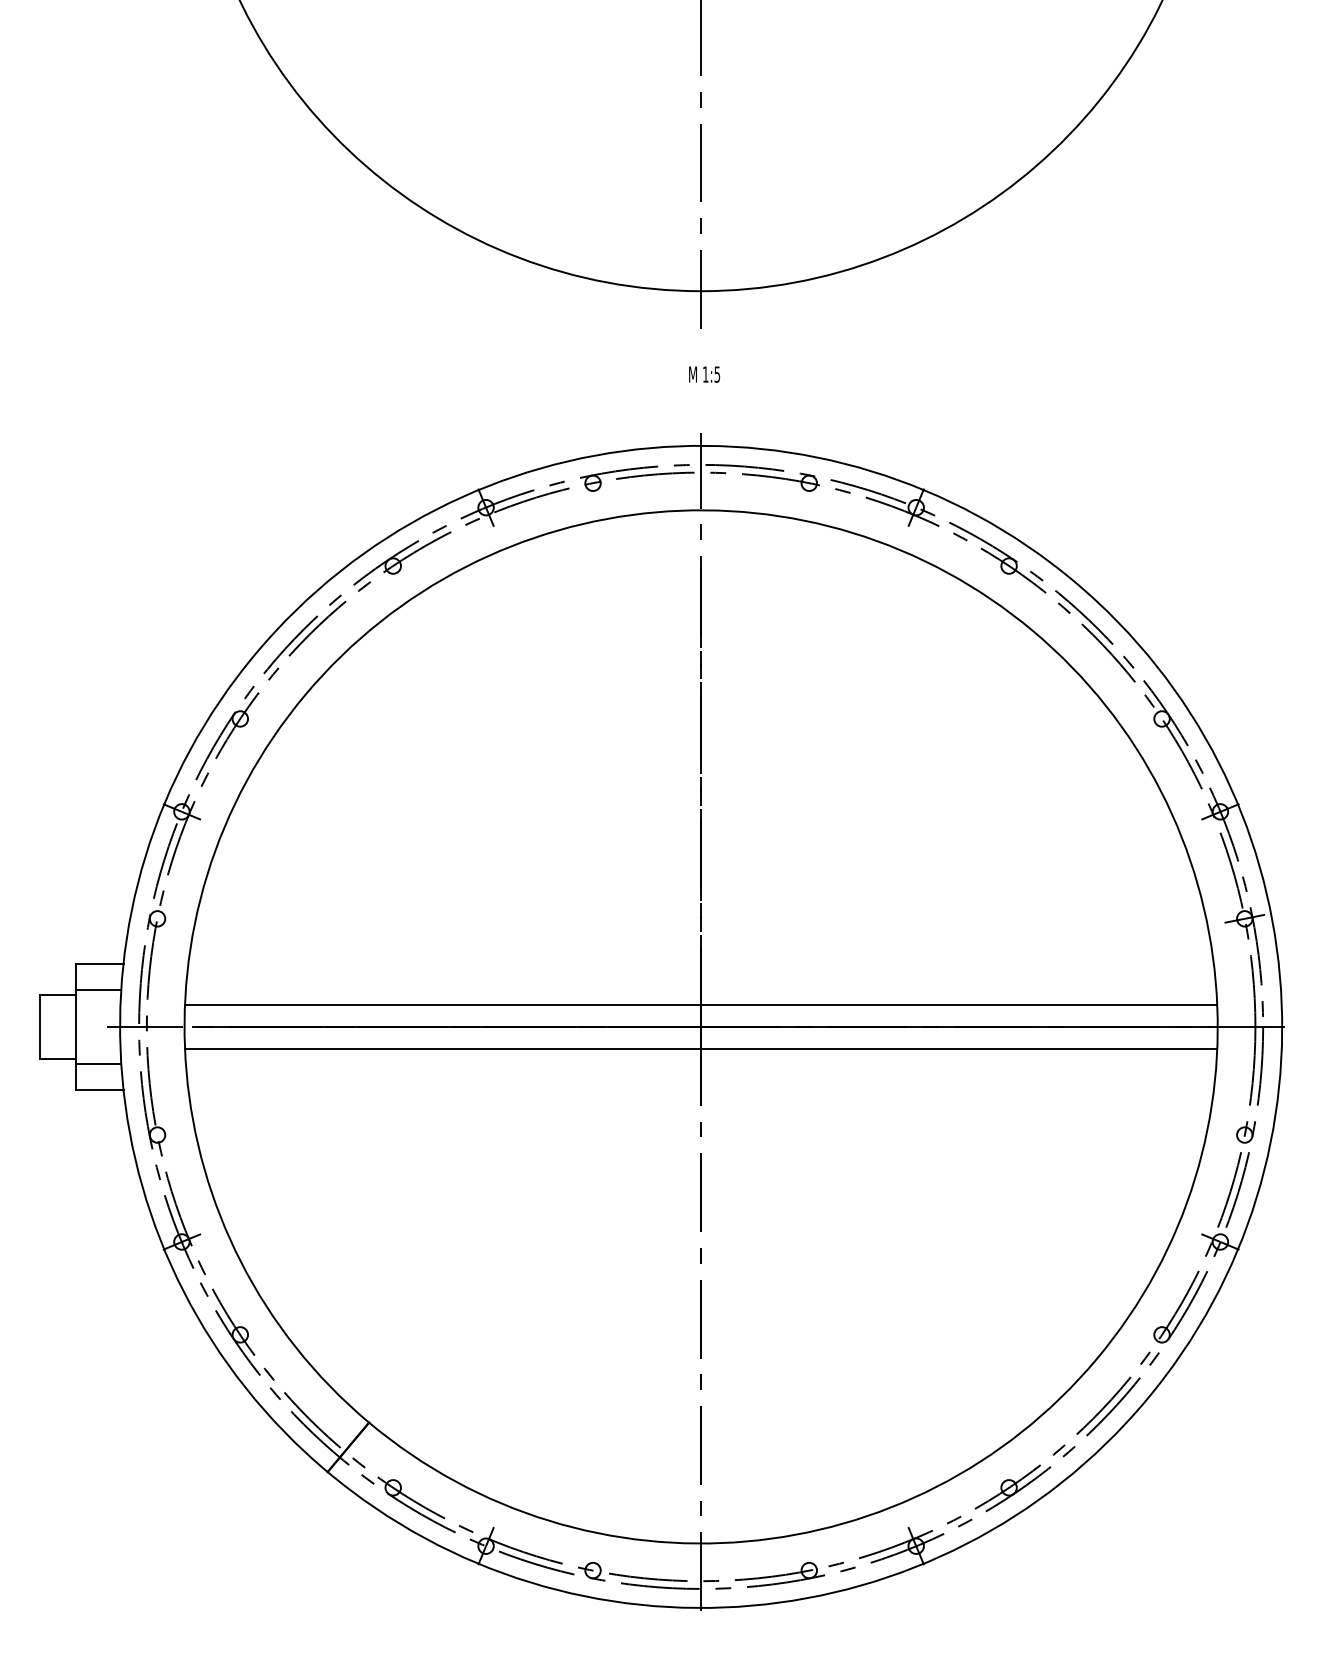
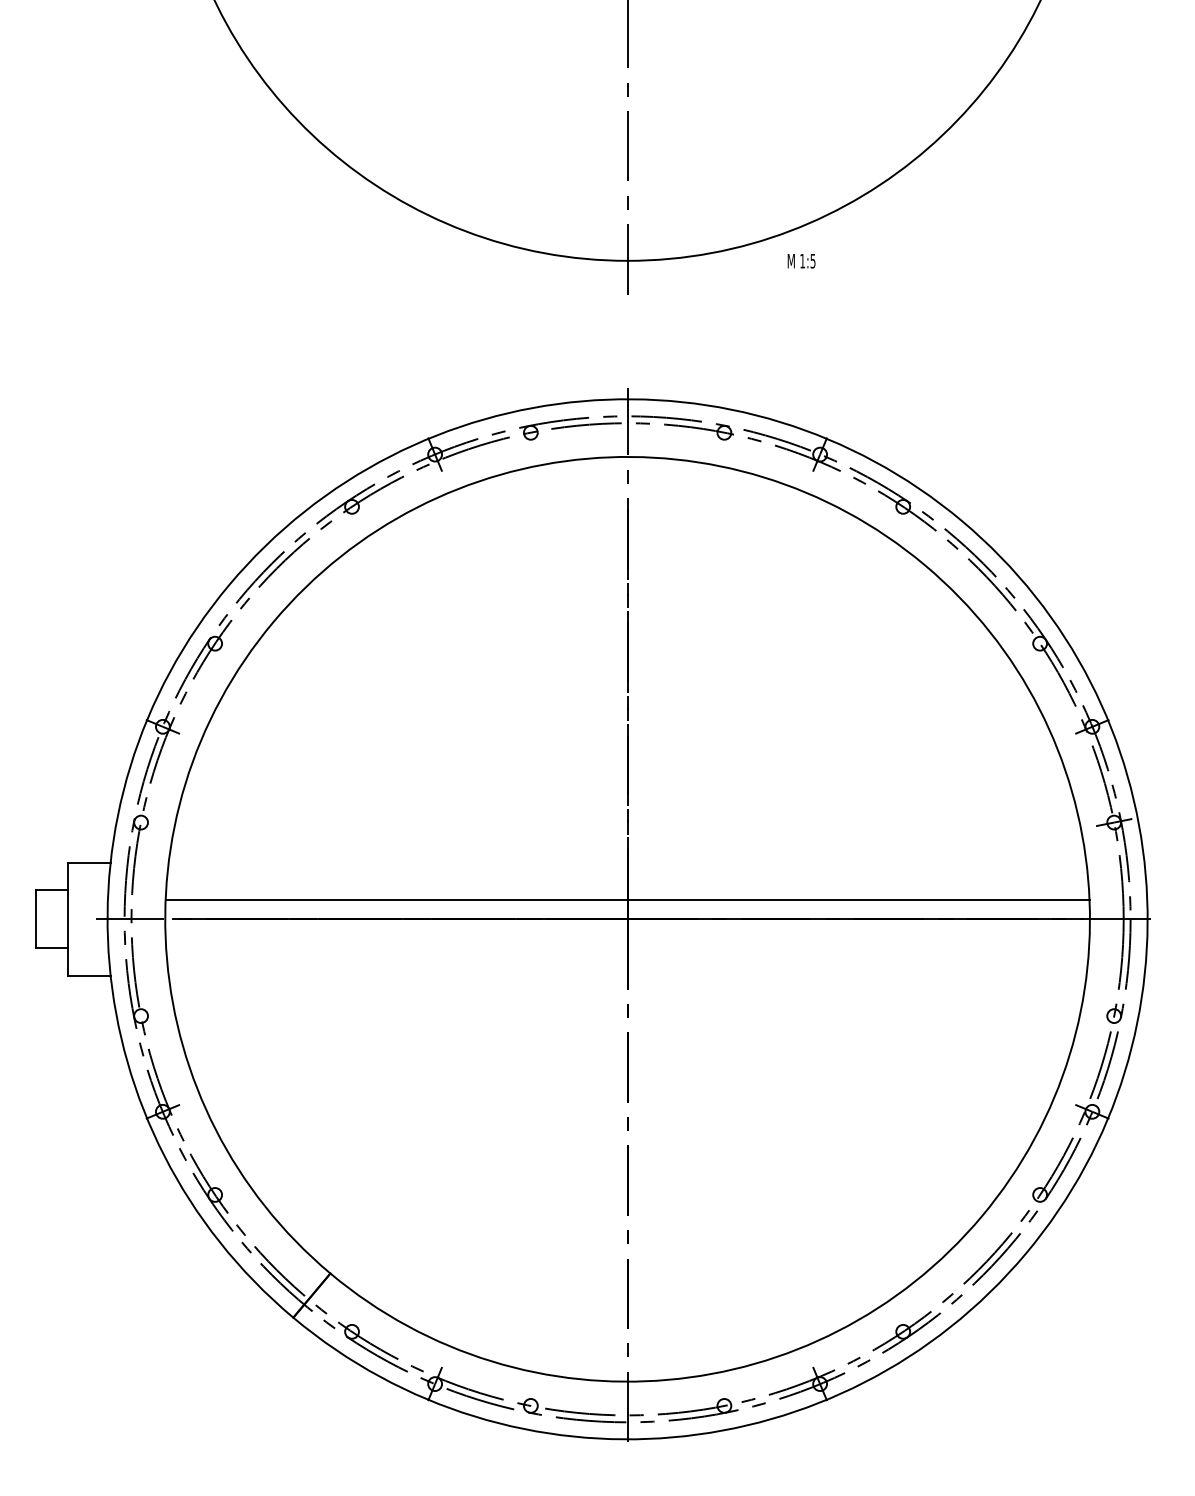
text: (704, 374) -> (801, 261), moved
line: (98, 989) -> (88, 885), removed
line: (701, 1048) -> (627, 938), removed
line: (98, 1064) -> (88, 952), removed

